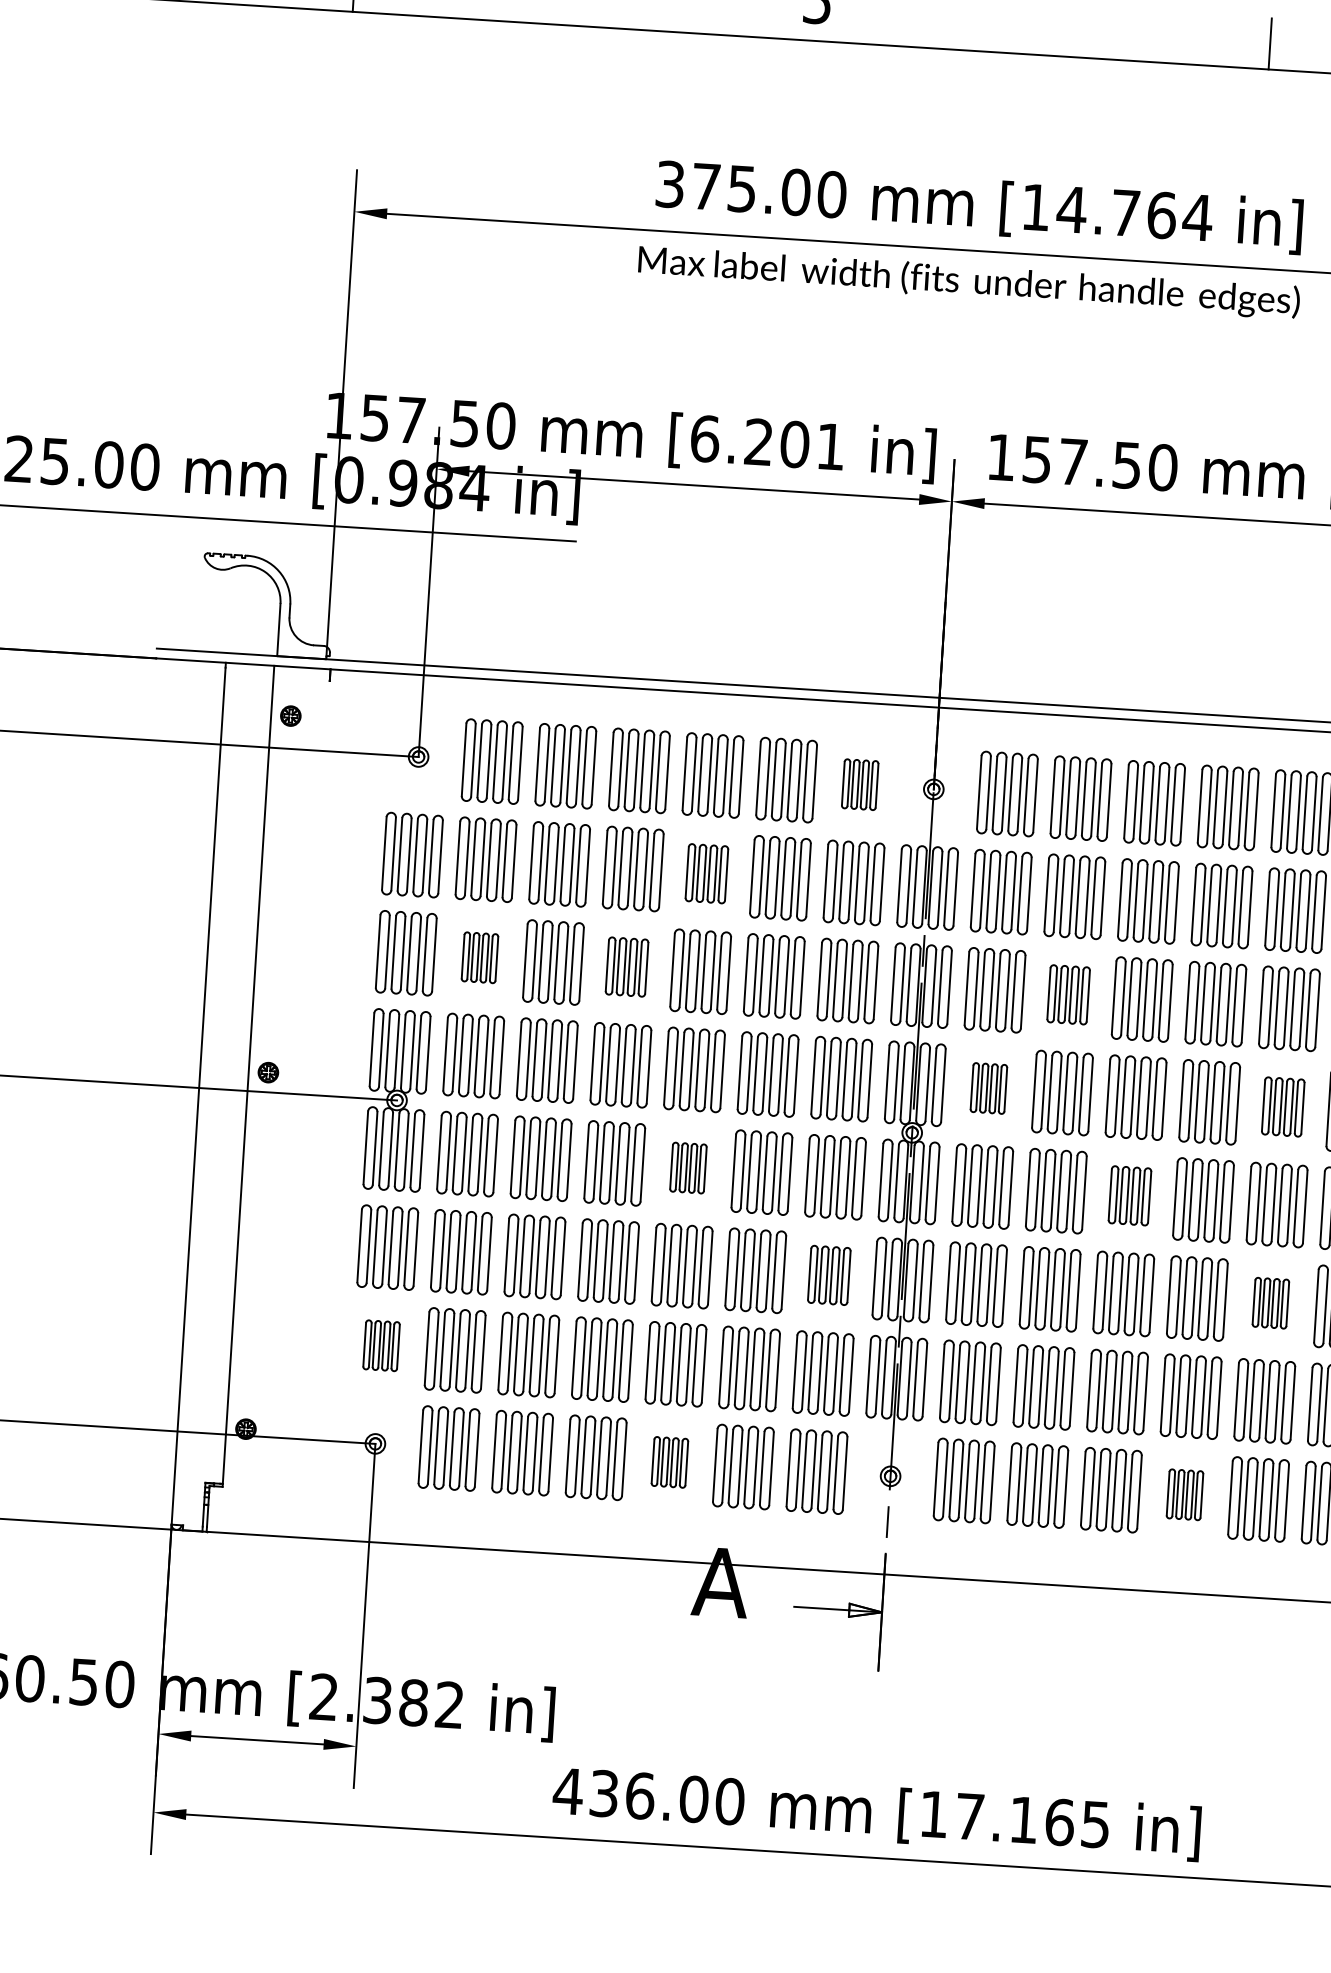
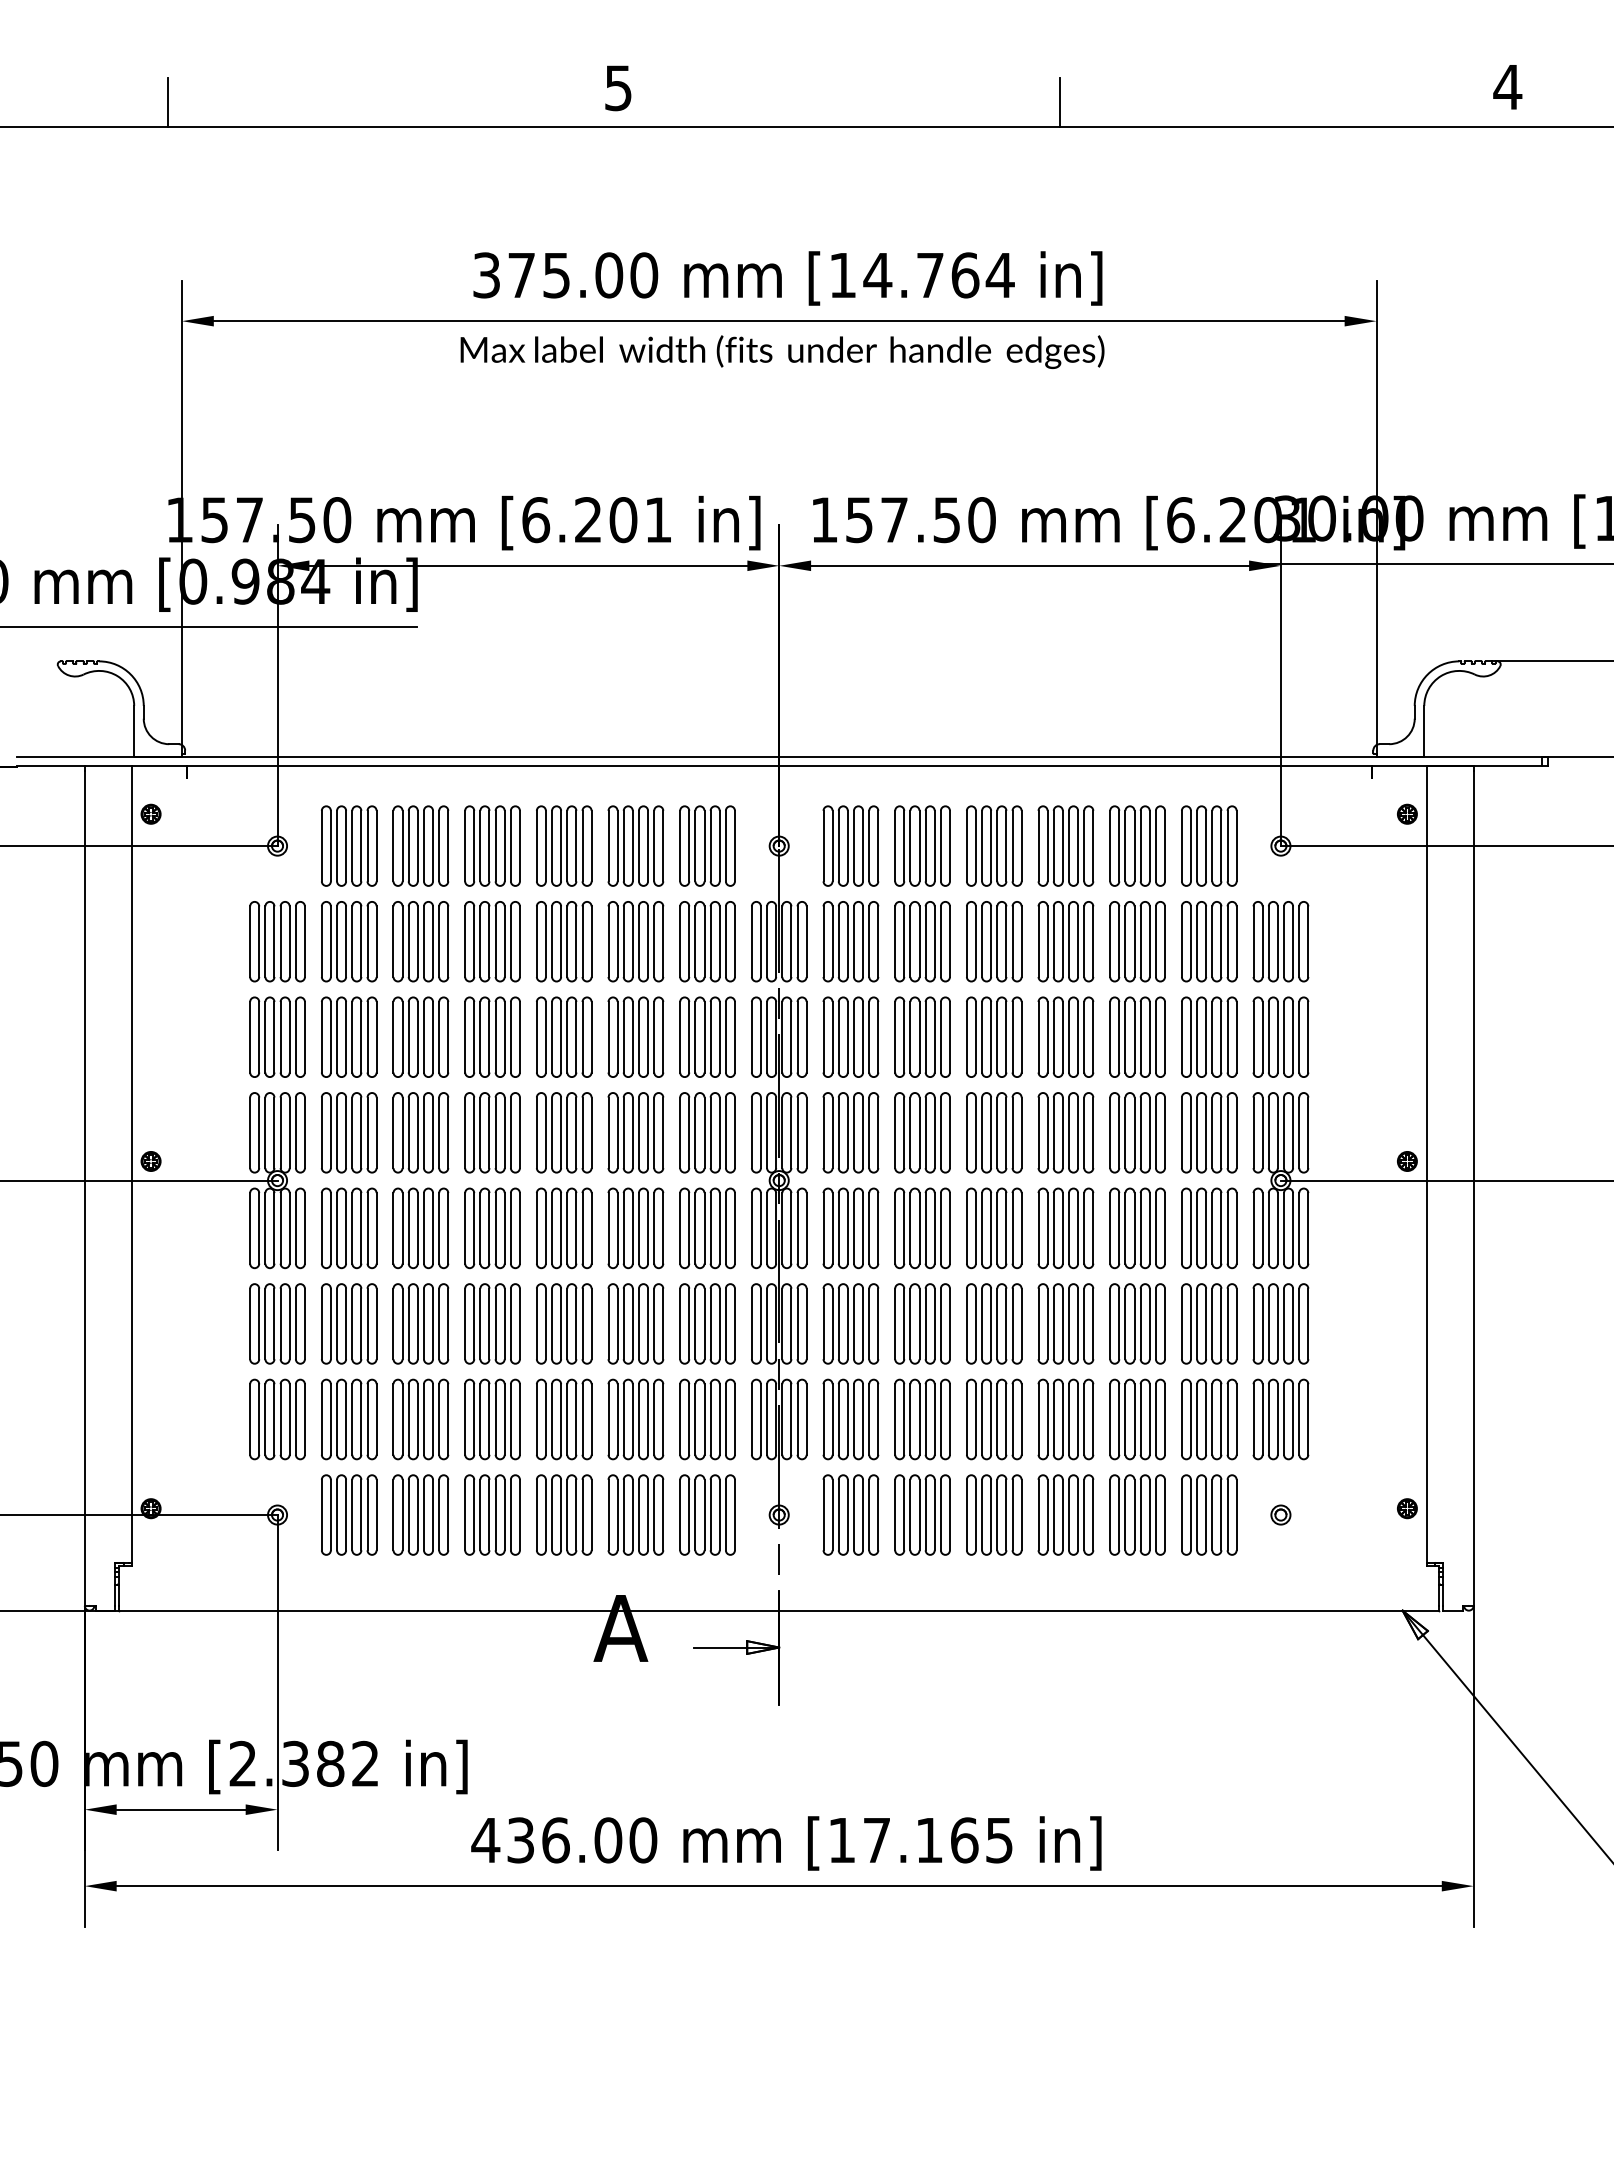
part: (860, 784) -> (707, 845), size x1.67
part: (707, 873) -> (564, 941), size x1.43
part: (480, 957) -> (349, 1036), size x1.67
part: (627, 966) -> (492, 1036), size x1.43
part: (1068, 994) -> (922, 1036), size x1.43
part: (988, 1088) -> (850, 1132), size x1.67
part: (1283, 1106) -> (1137, 1132), size x1.43
part: (688, 1168) -> (564, 1228), size x1.67
part: (1130, 1195) -> (994, 1228), size x1.43
part: (829, 1274) -> (707, 1323), size x1.43
part: (1270, 1302) -> (1137, 1323), size x1.67
part: (381, 1345) -> (277, 1419), size x1.67
part: (670, 1461) -> (564, 1514), size x1.67
part: (1184, 1494) -> (1065, 1514), size x1.67

